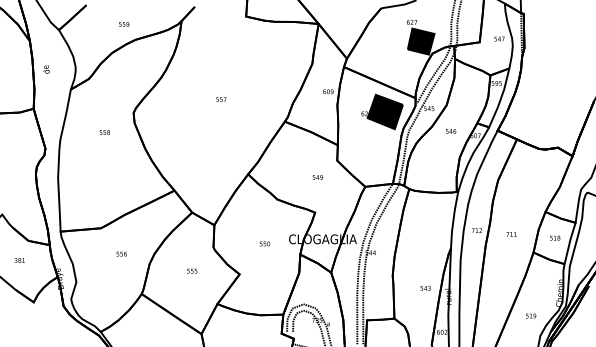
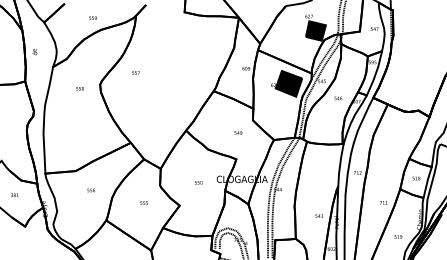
text: (221, 99) -> (136, 72), moved
text: (104, 132) -> (79, 88), moved
text: (511, 234) -> (383, 202), moved

